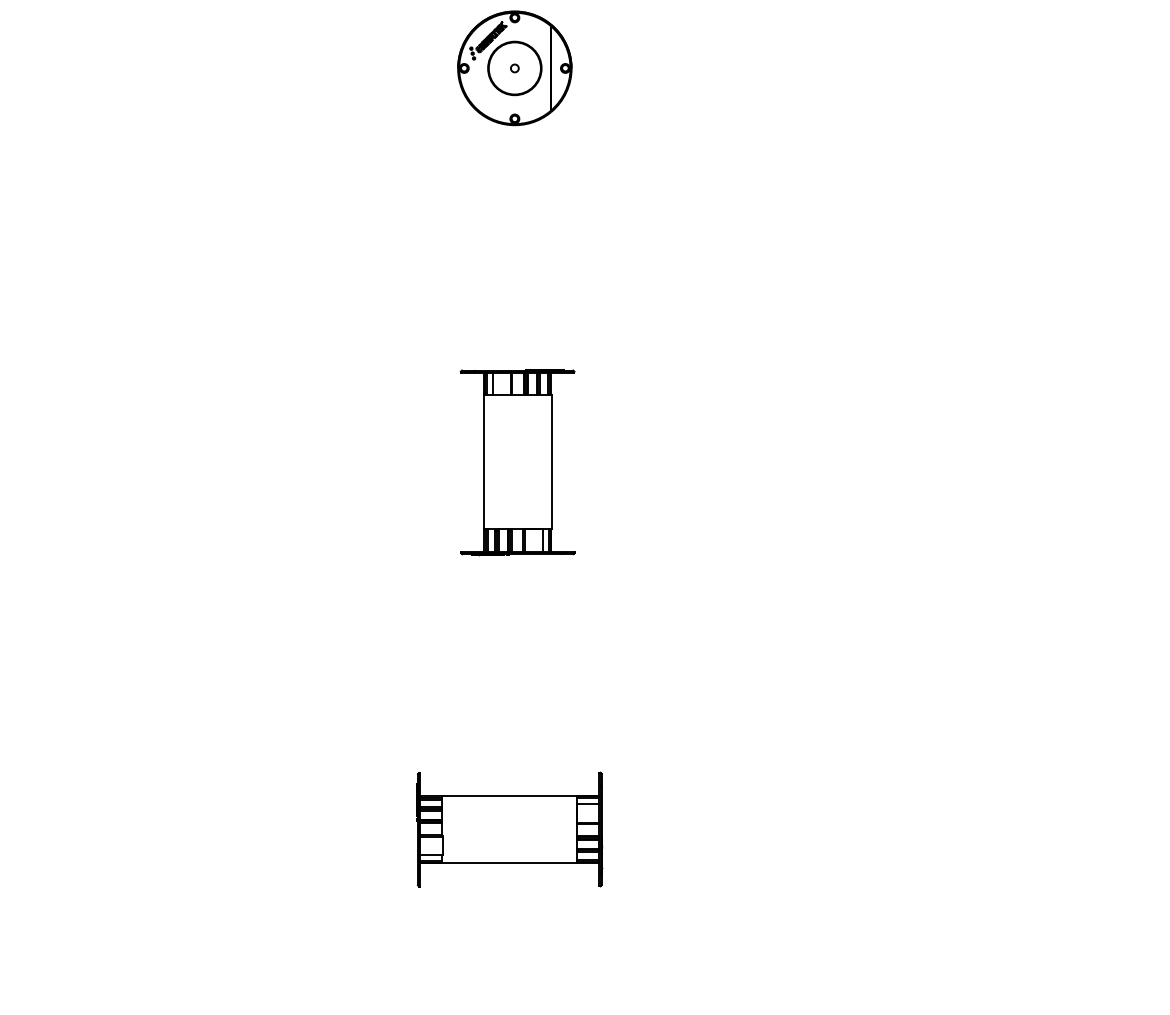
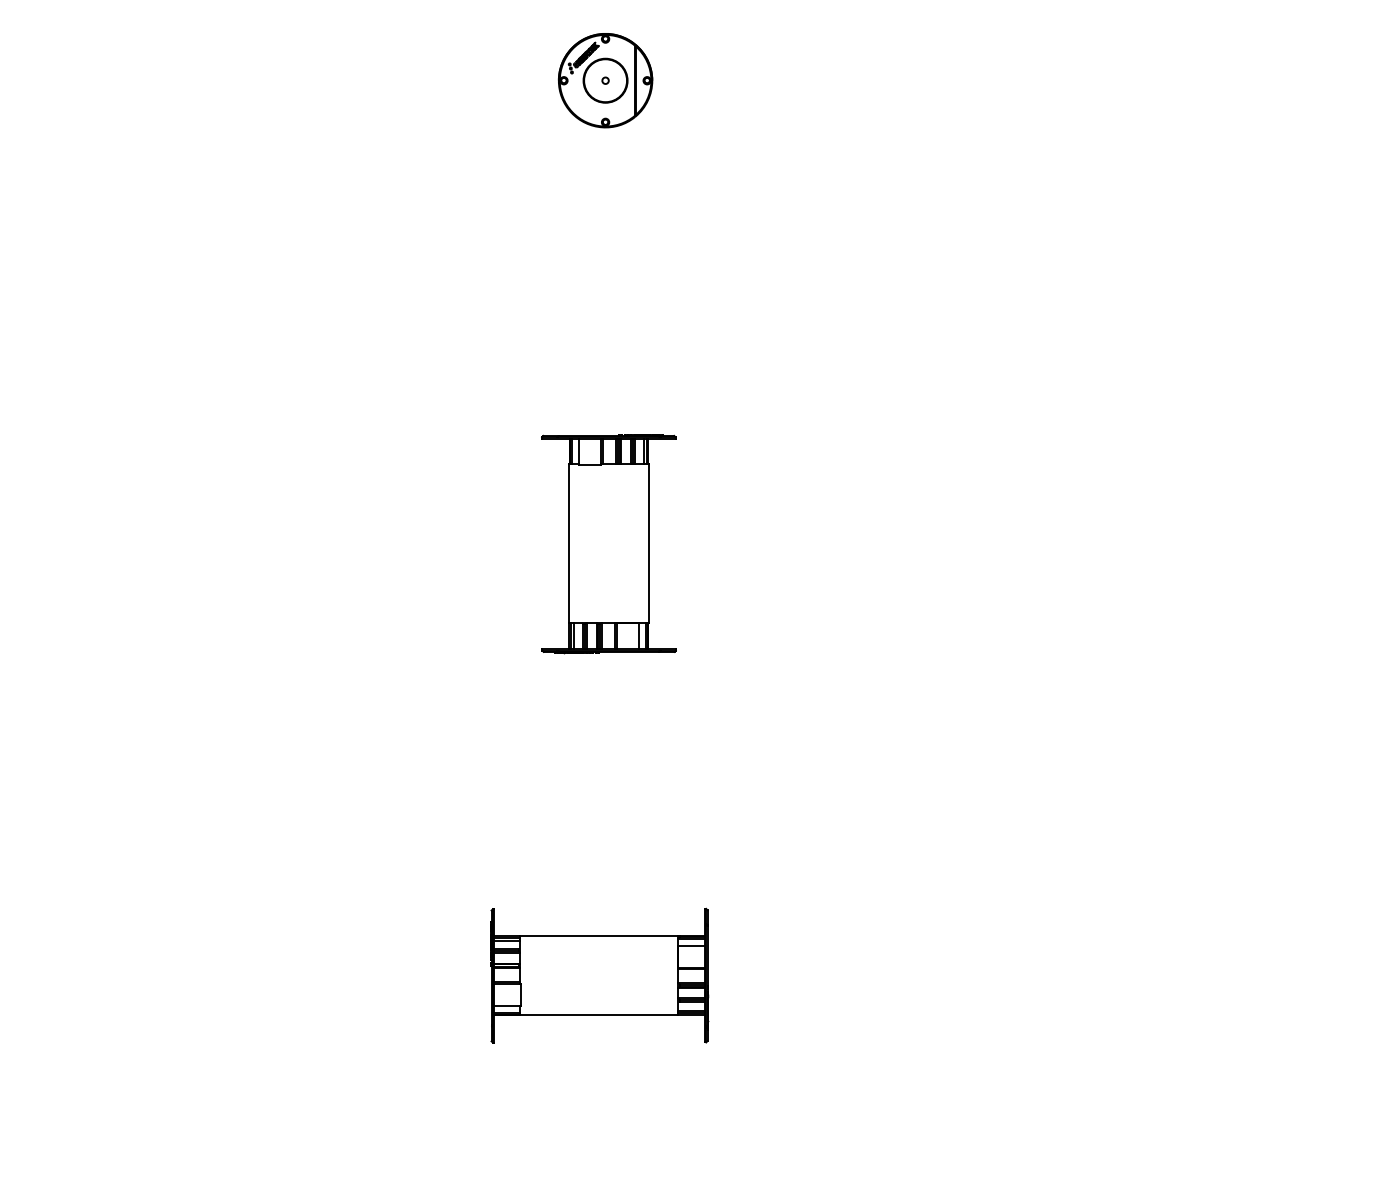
part: (514, 68) -> (605, 80), size x0.7

